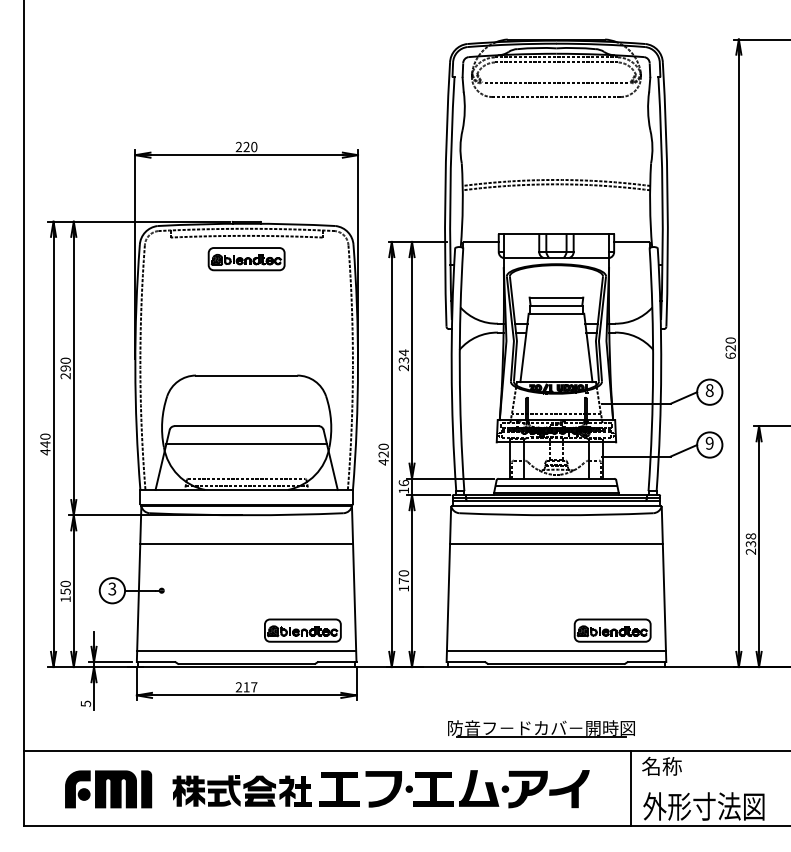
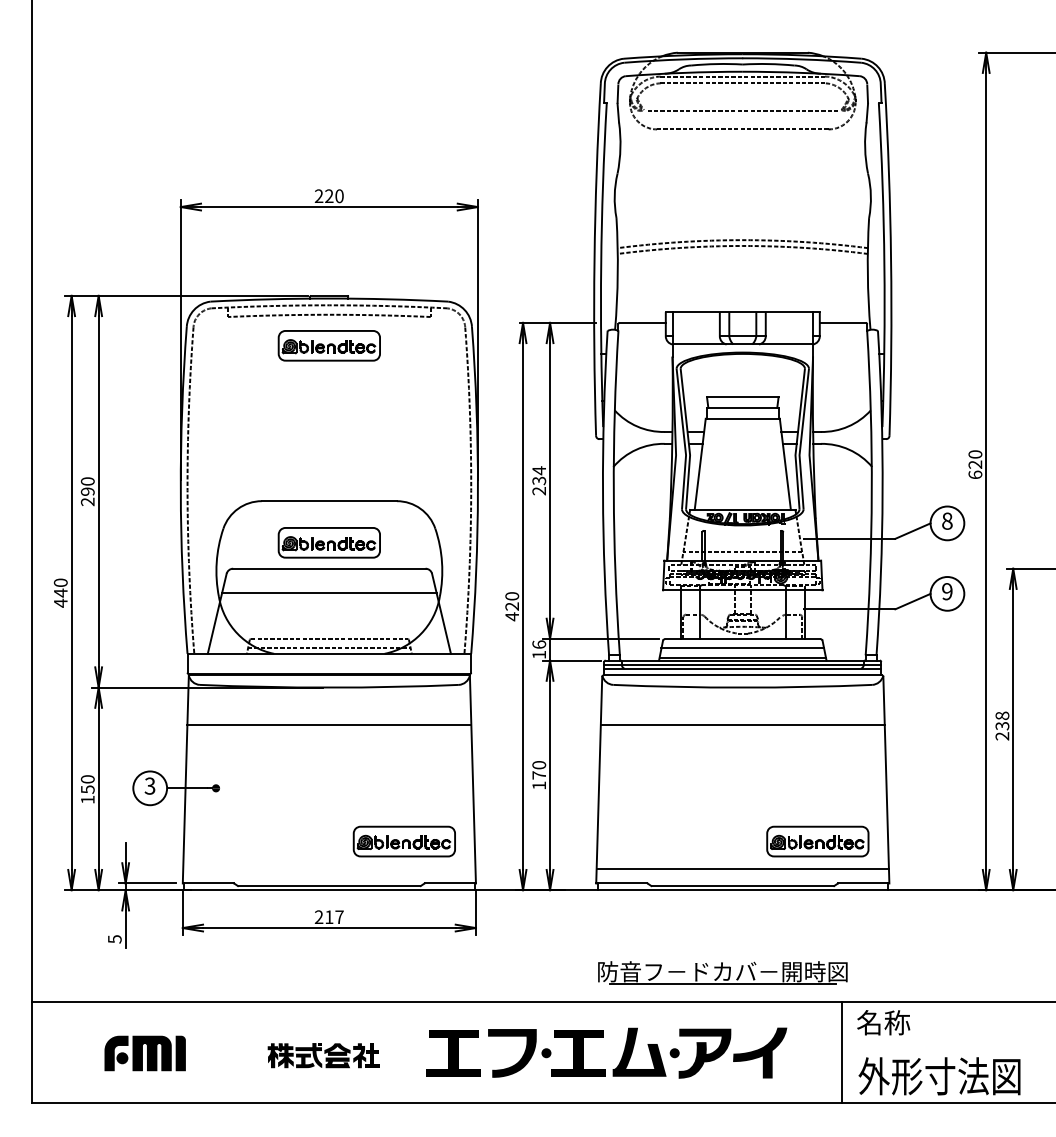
part: (246, 406) -> (328, 542), added
line: (246, 650) -> (329, 868), removed
part: (108, 789) -> (145, 1053), size x0.7
part: (242, 790) -> (323, 1055), size x0.6

